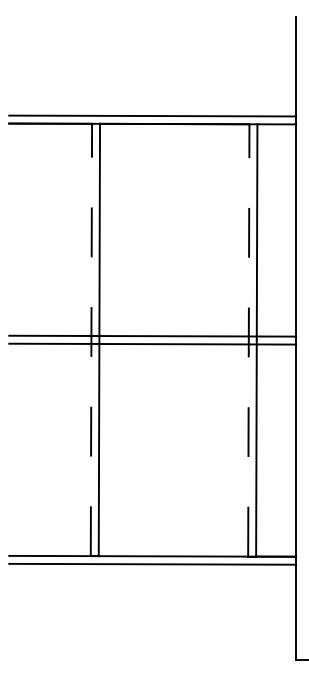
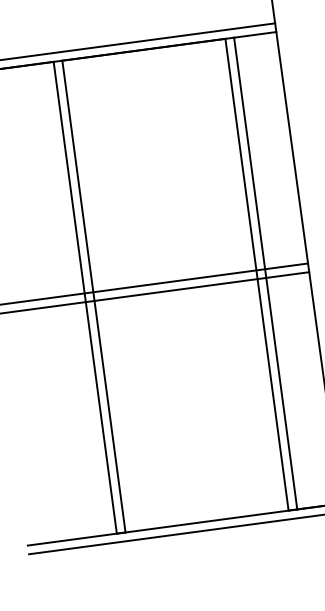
line: (91, 339) -> (85, 297), dashed -> solid
line: (248, 339) -> (256, 273), dashed -> solid

